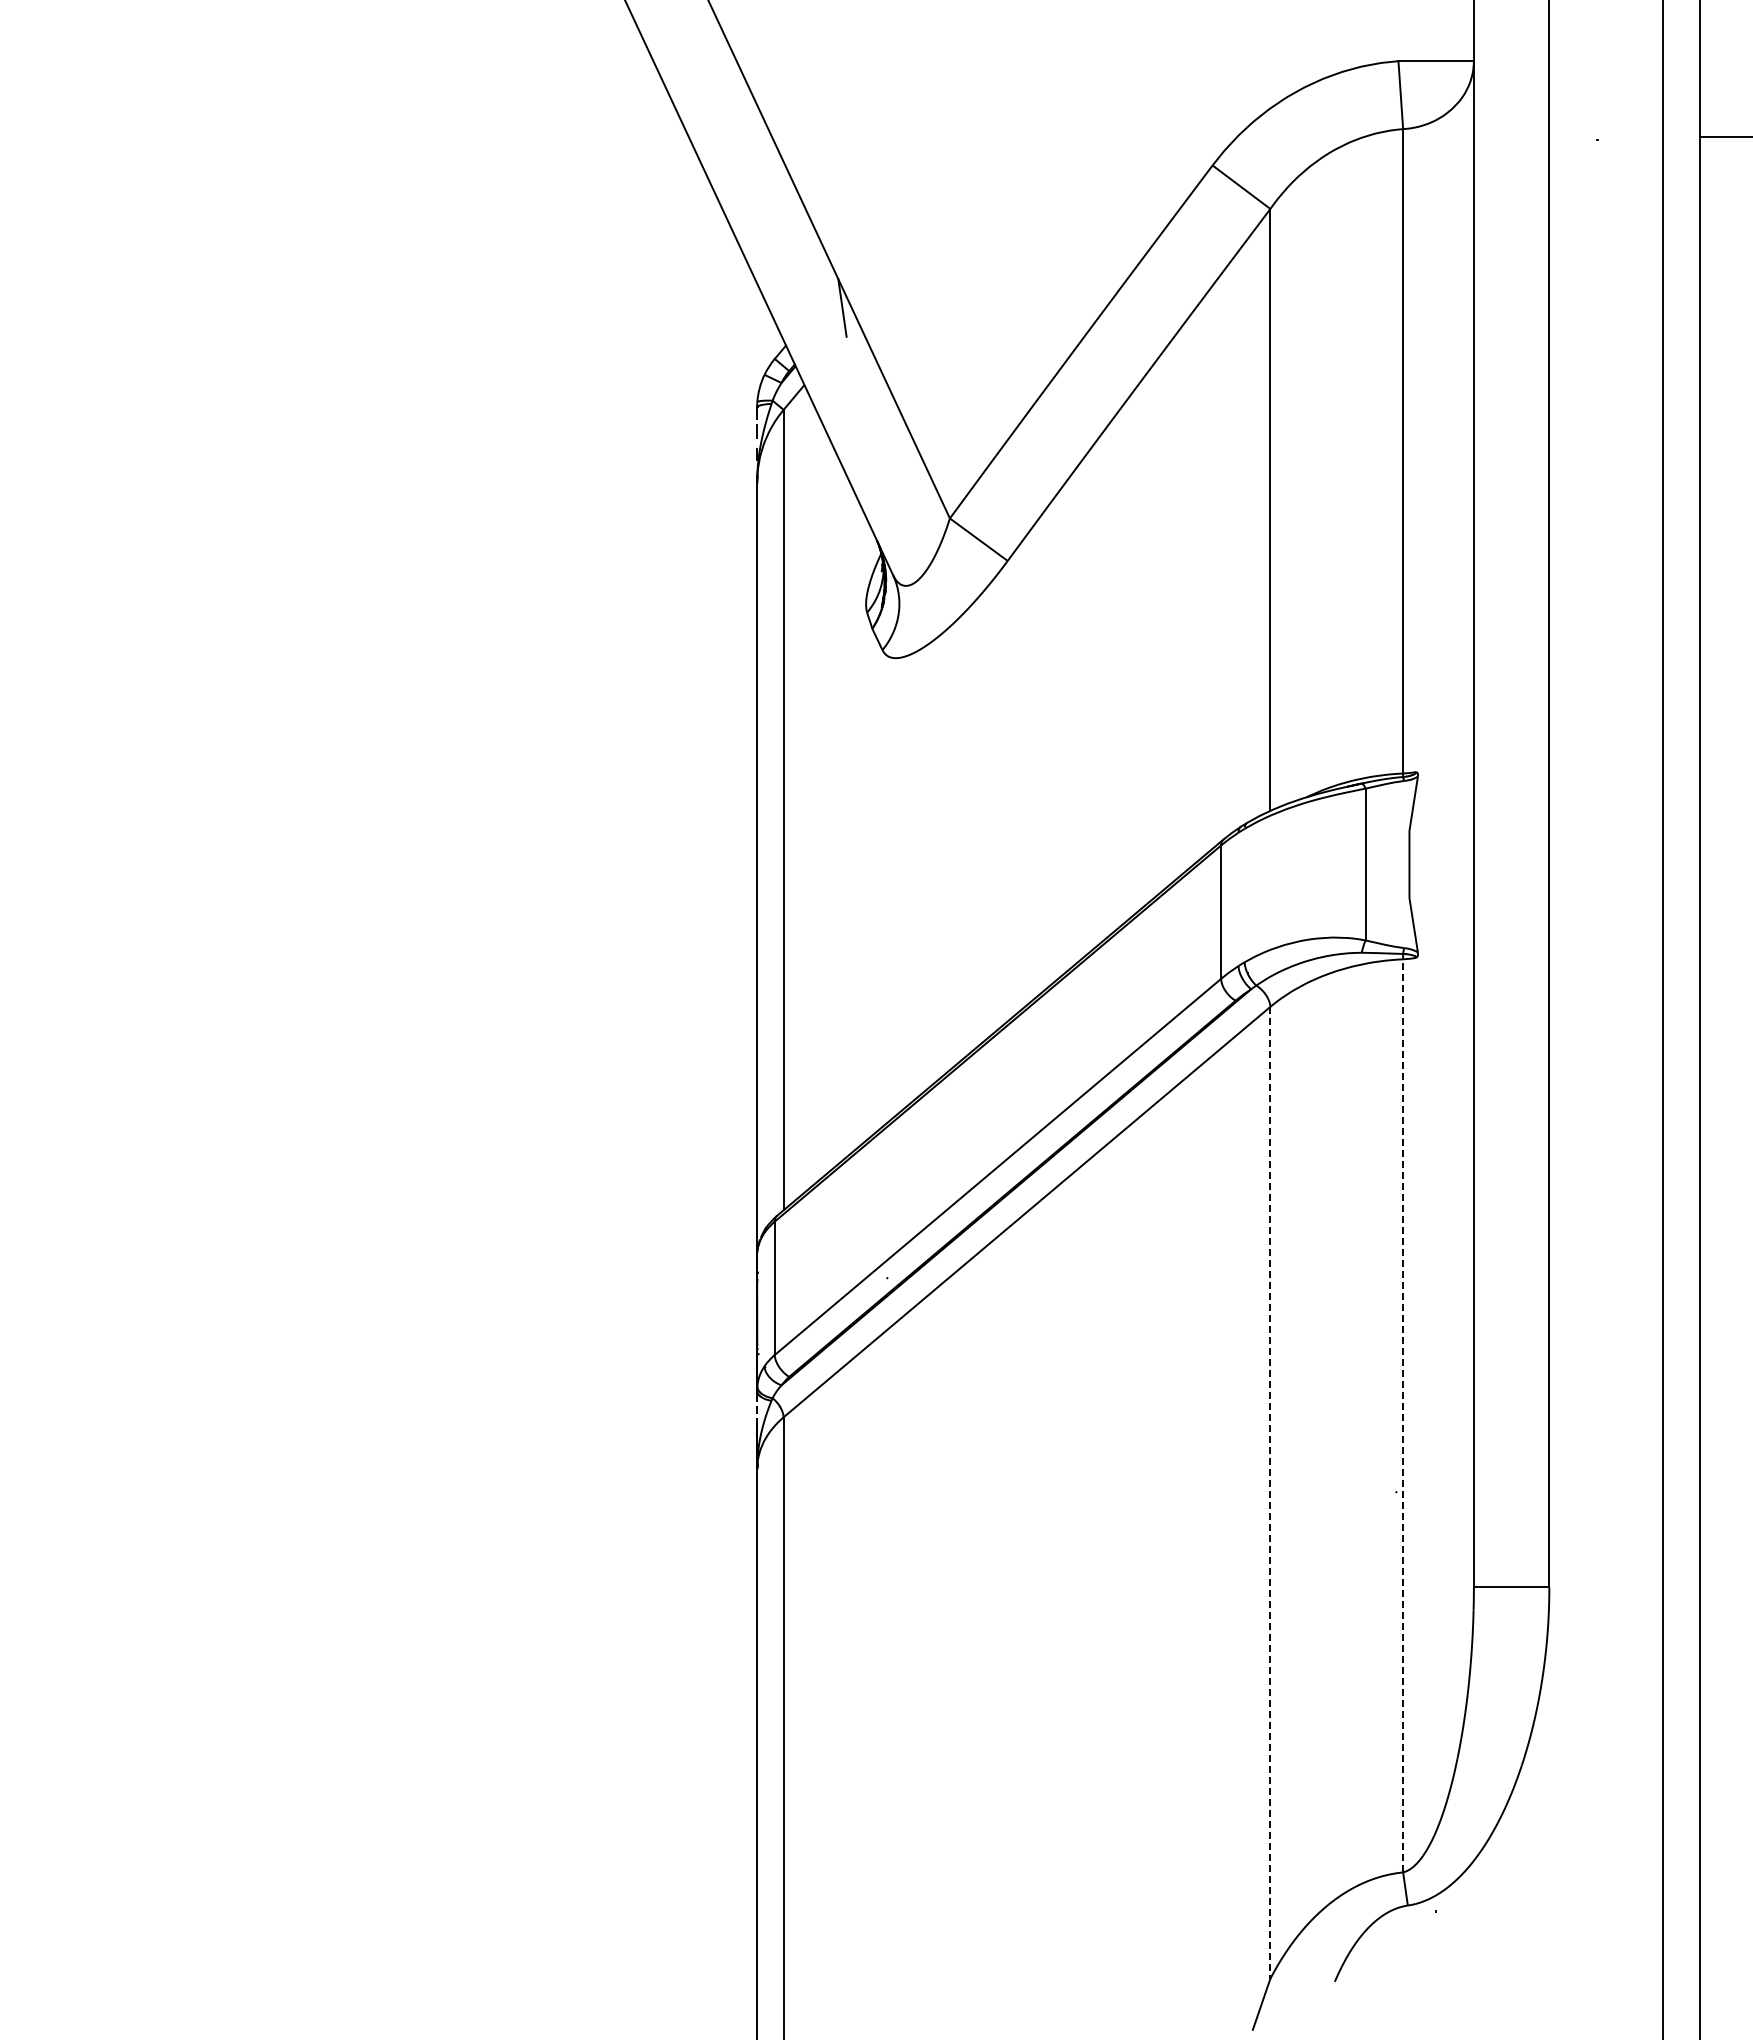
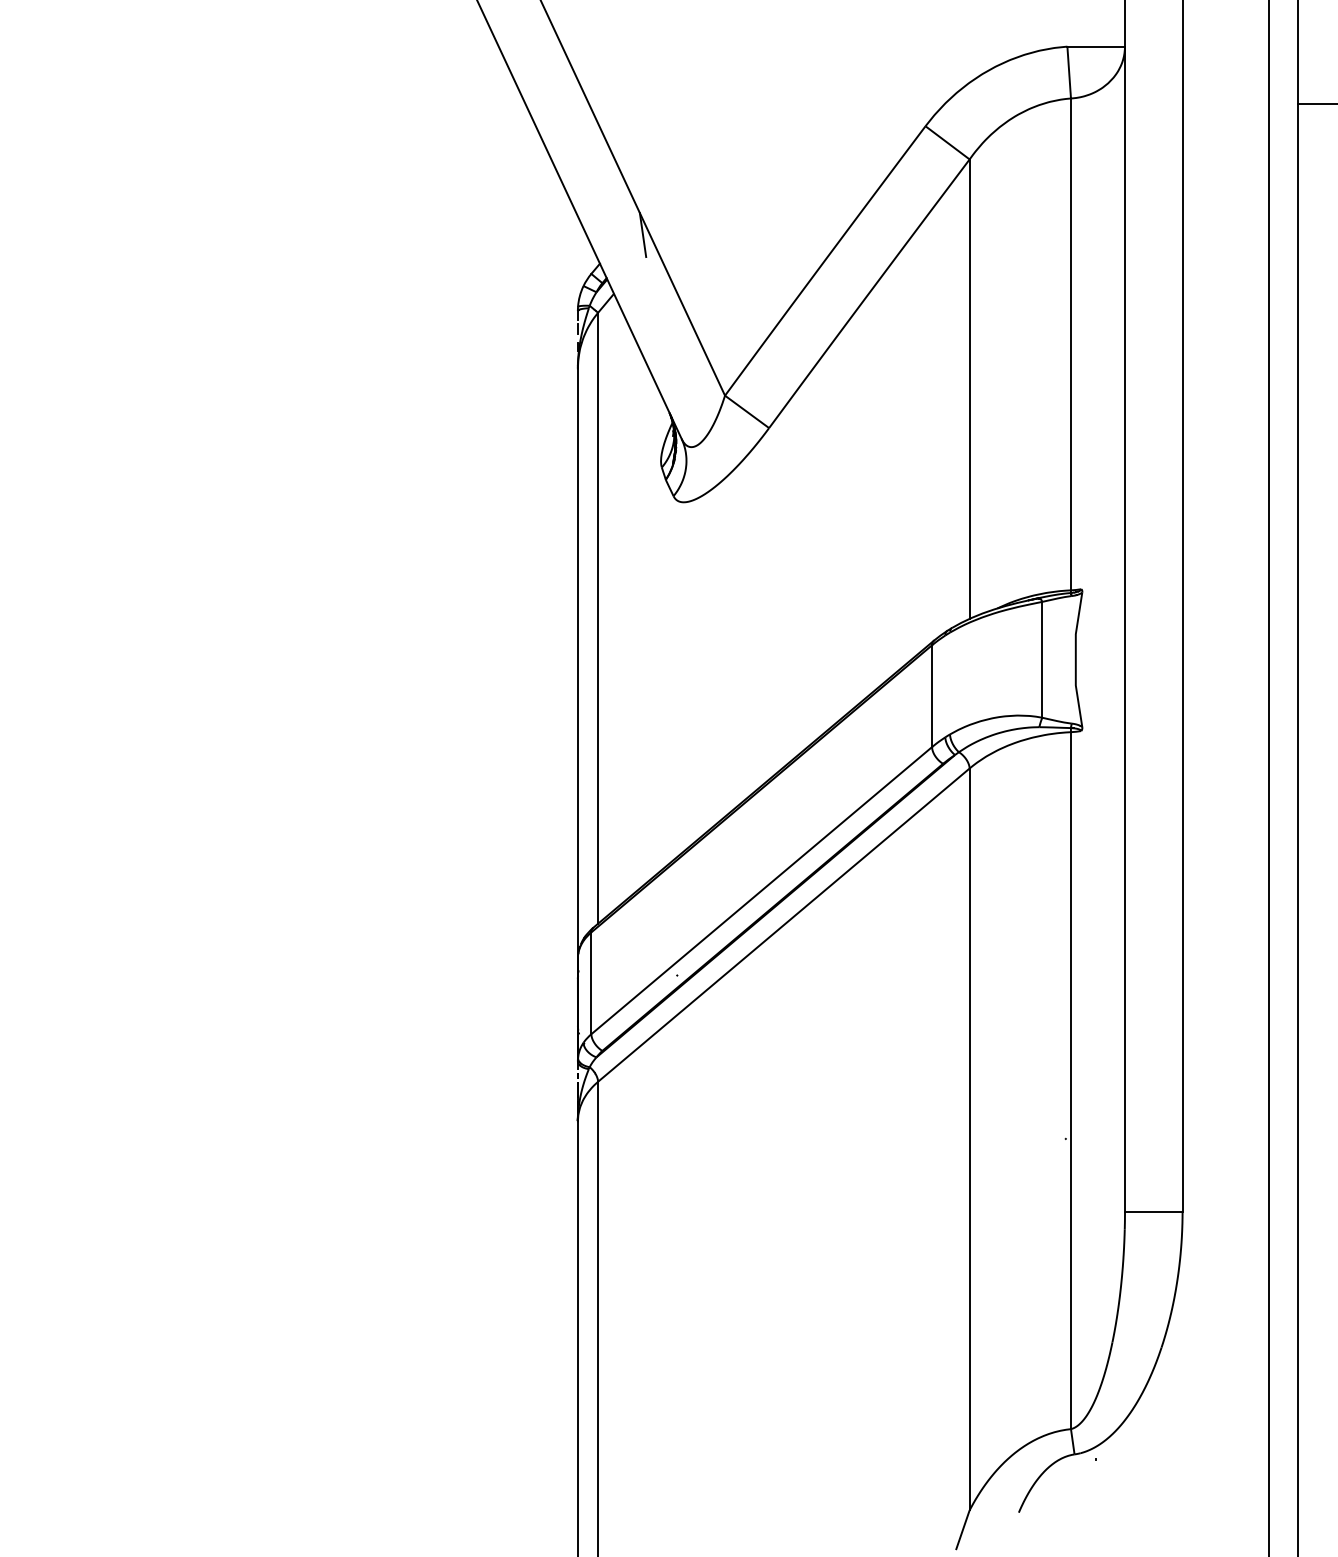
line: (1403, 1415) -> (1071, 1080), dashed -> solid
line: (1270, 1492) -> (969, 1139), dashed -> solid

